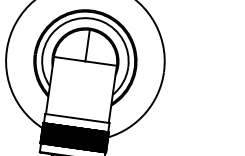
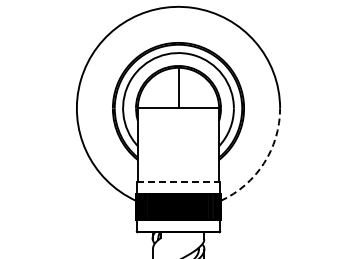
arc: (145, 113) -> (263, 163), solid -> dashed
line: (77, 118) -> (178, 182), solid -> dashed

